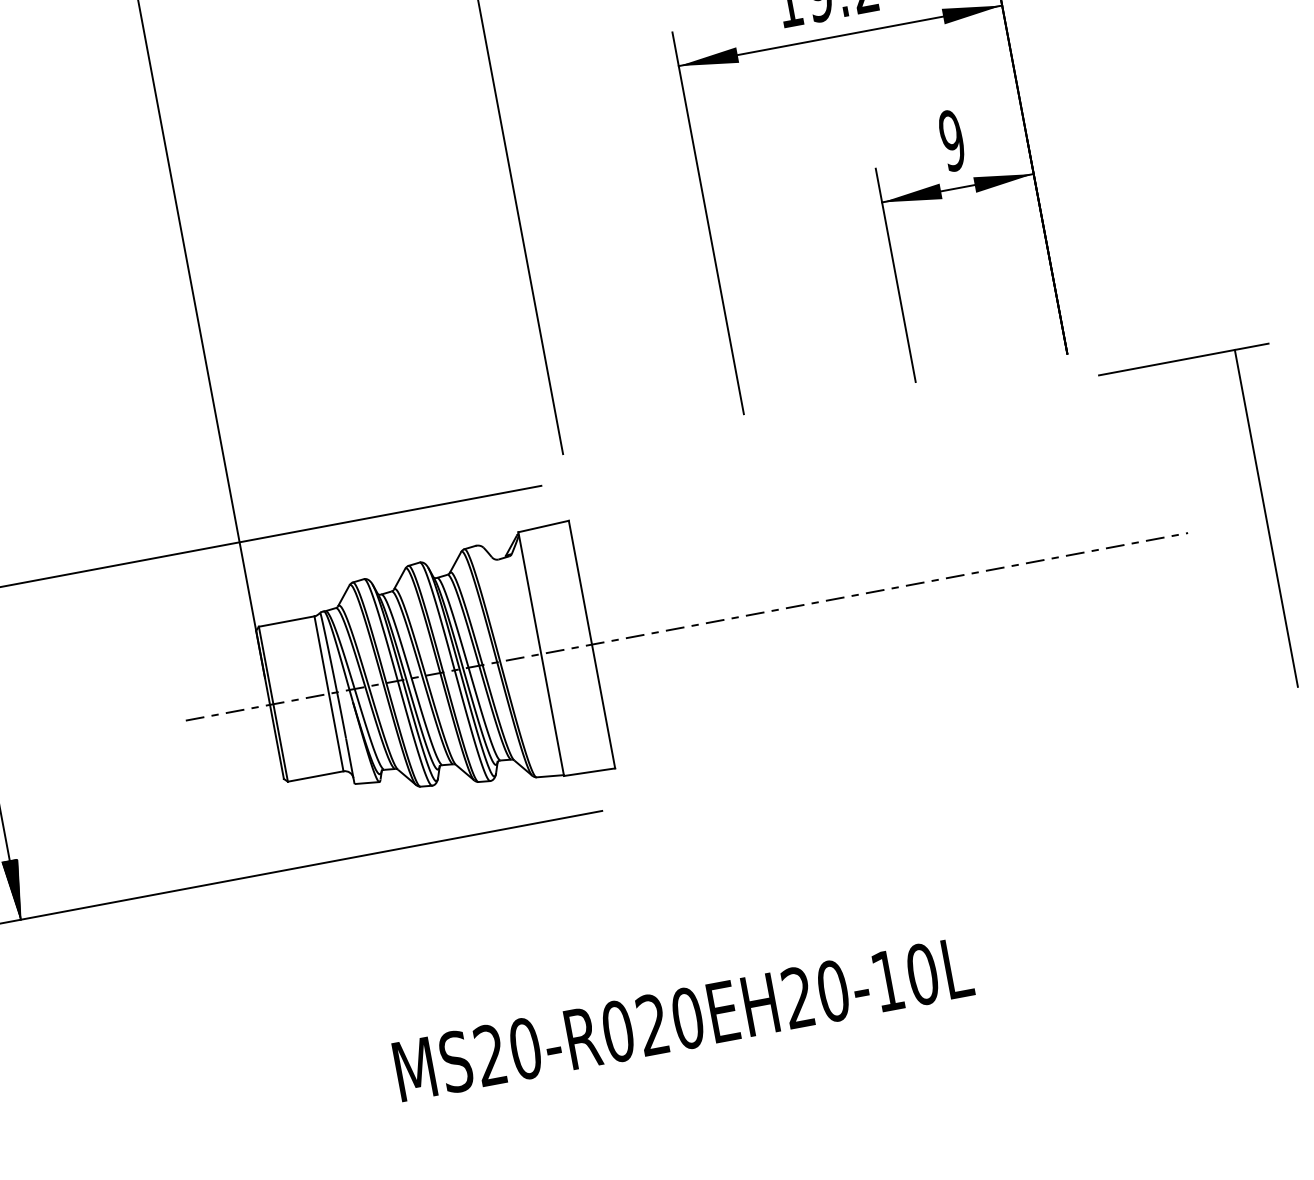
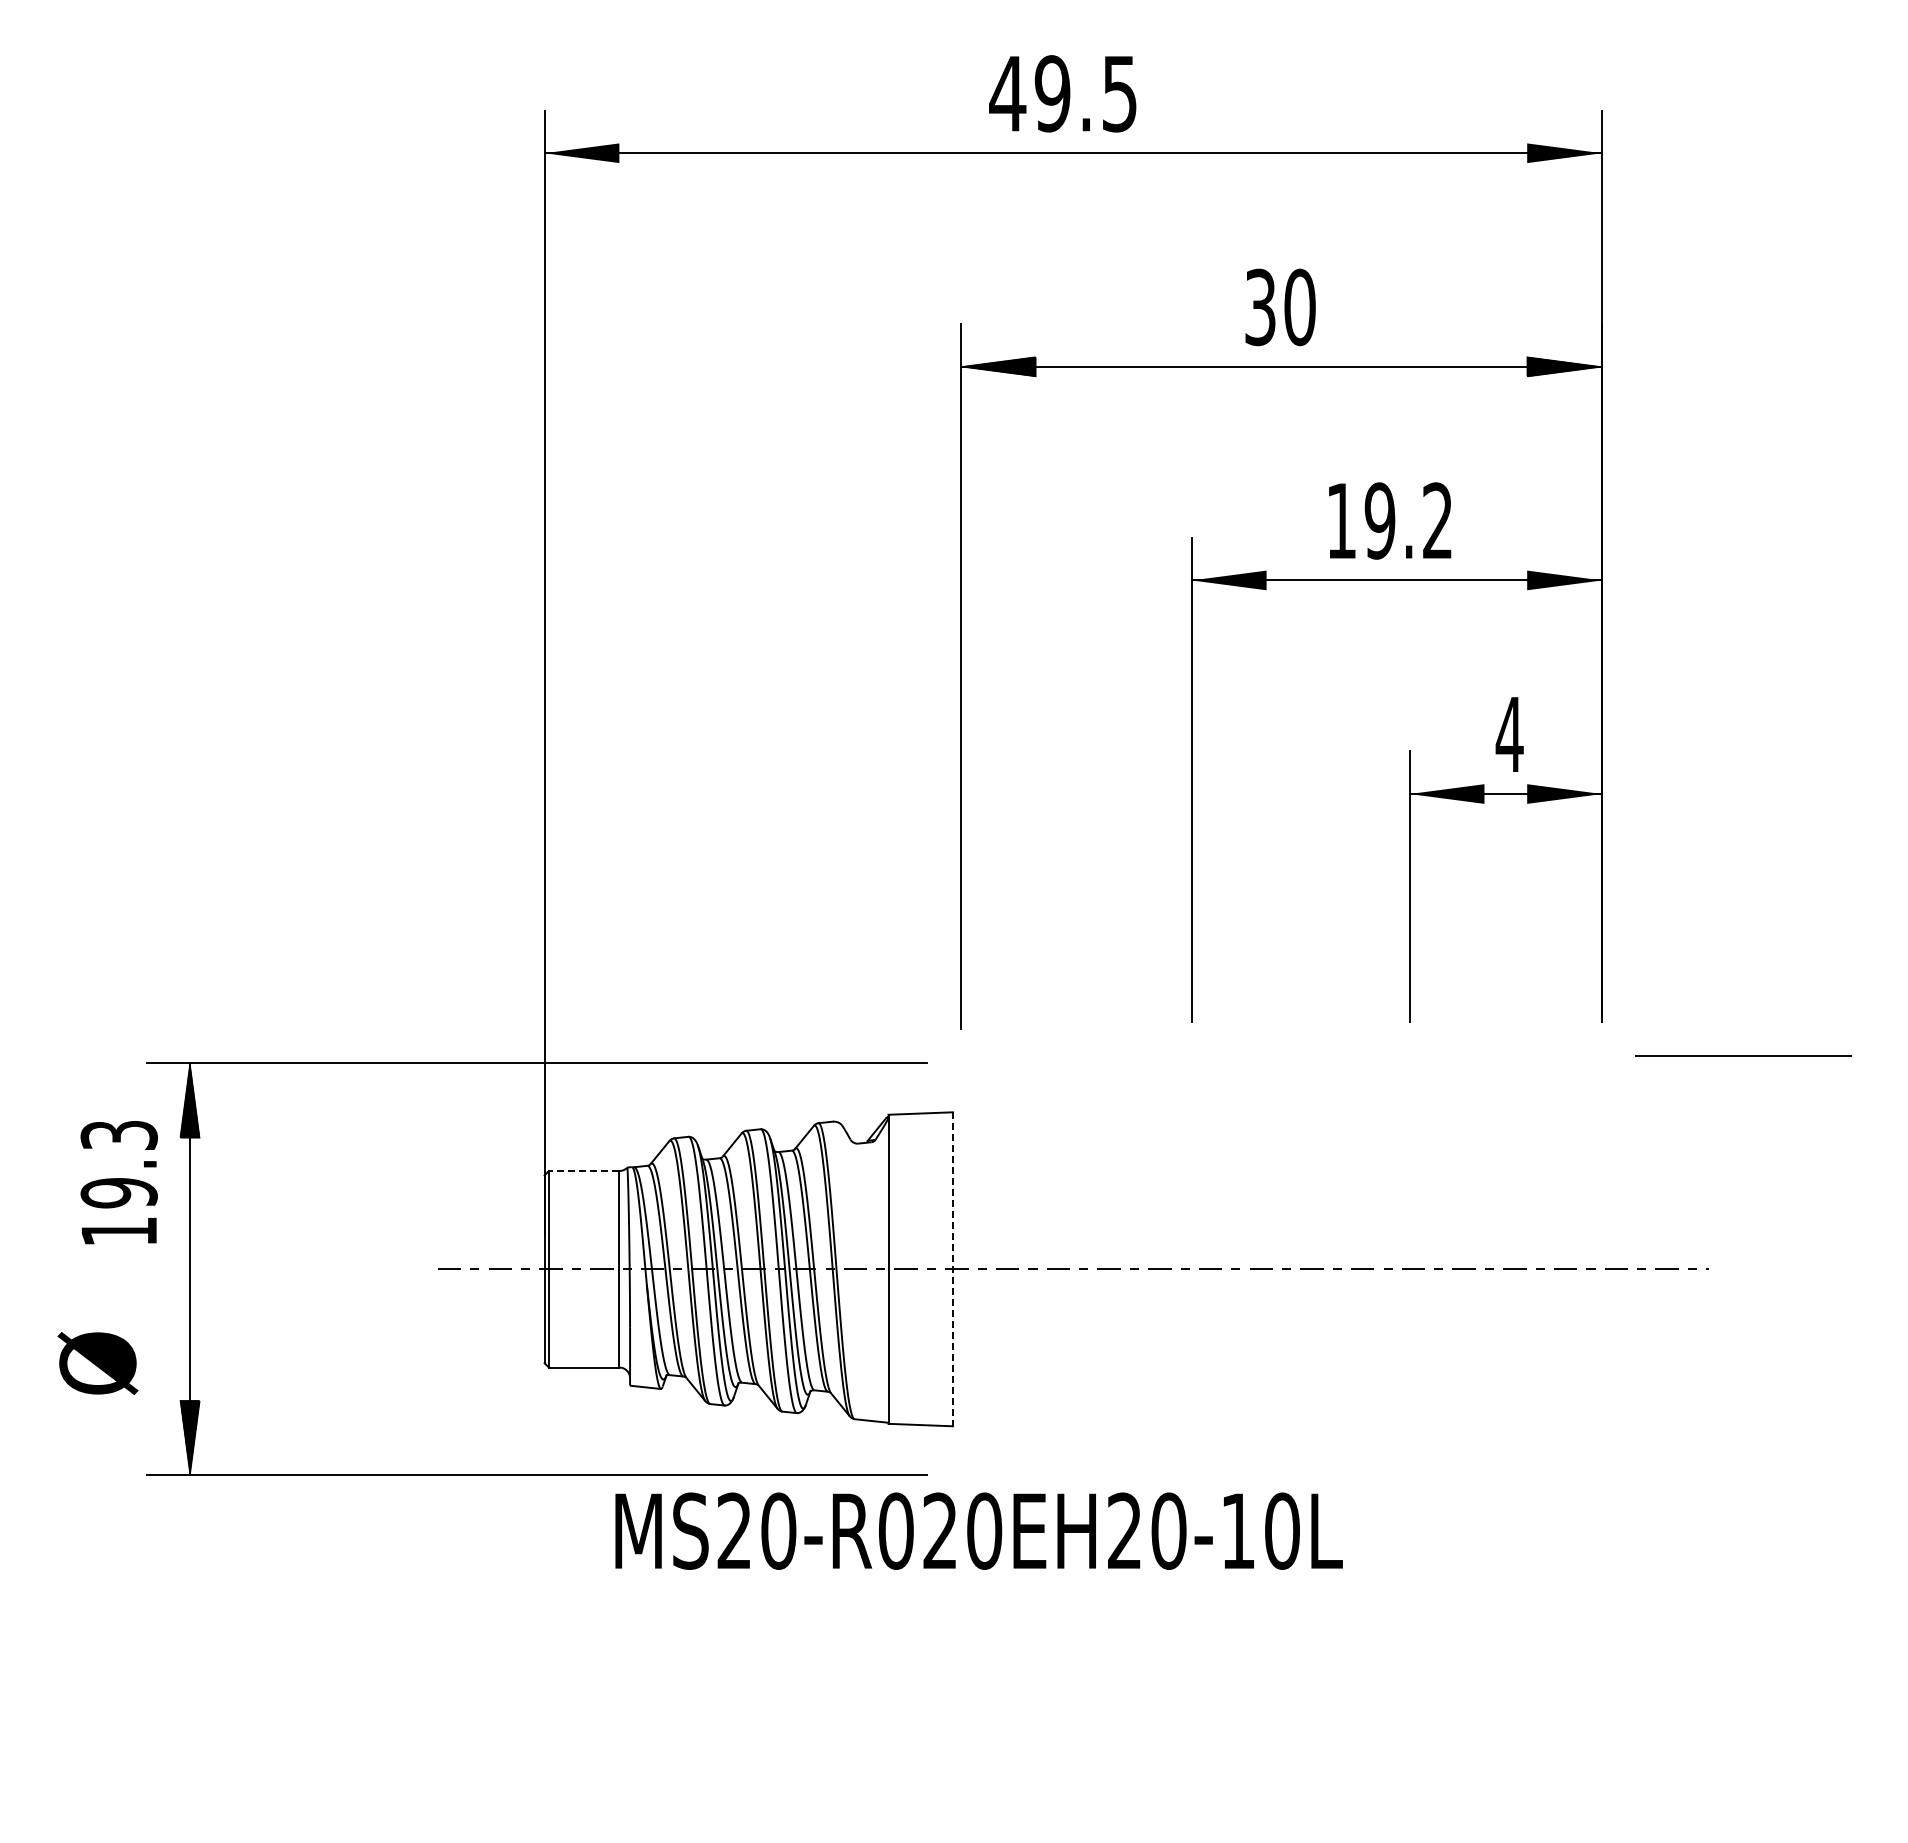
text: (952, 140) -> (1509, 734), 9 -> 4
line: (1266, 517) -> (1808, 1268), removed
line: (286, 622) -> (583, 1171), solid -> dashed
line: (591, 644) -> (952, 1269), solid -> dashed
text: (682, 1018) -> (978, 1530), moved

